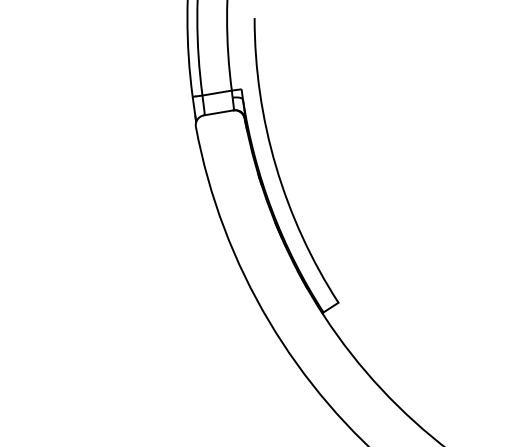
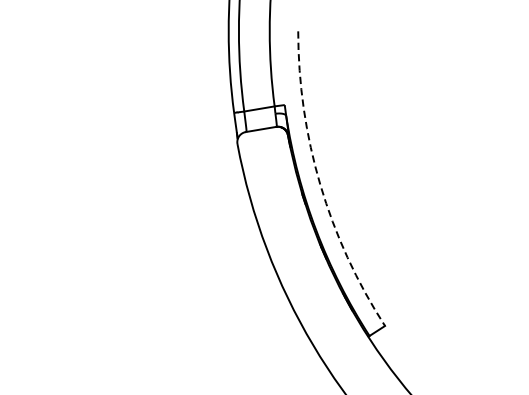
arc: (276, 166) -> (320, 184), solid -> dashed

